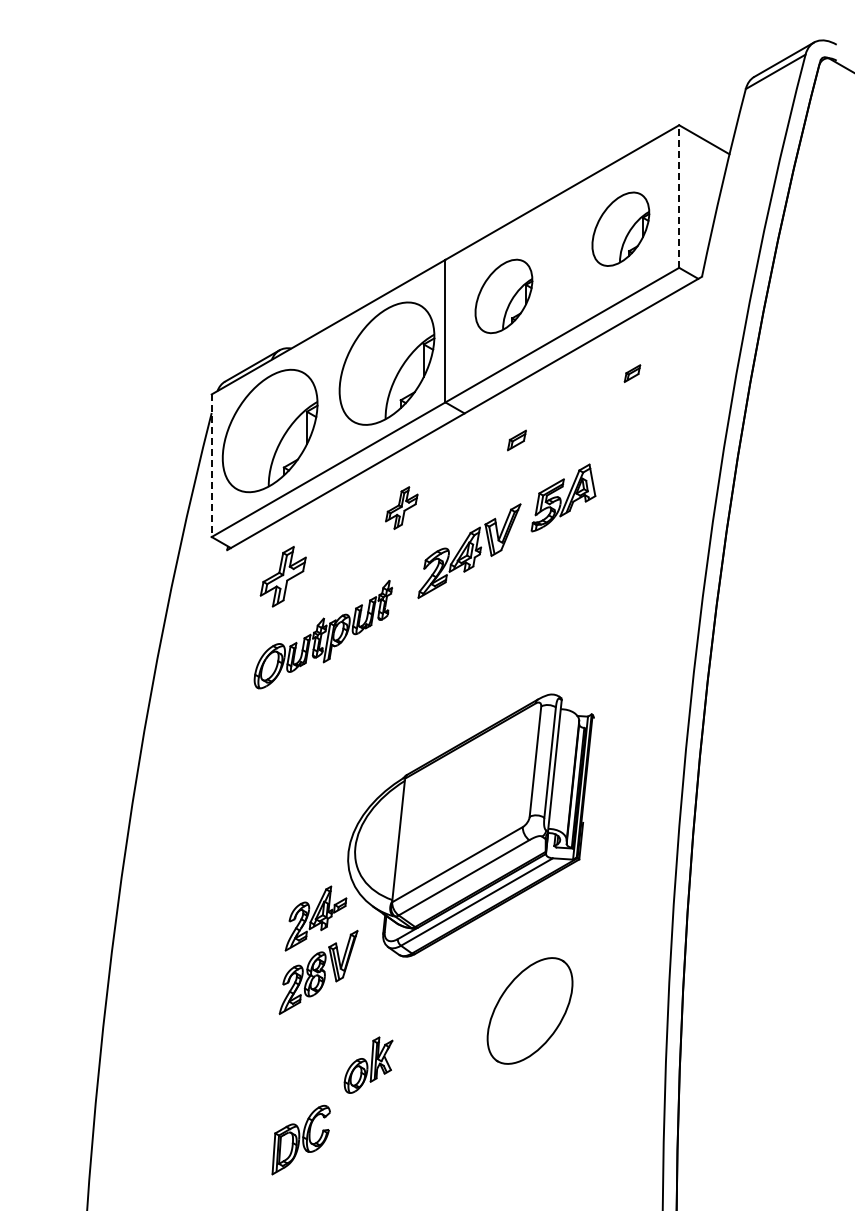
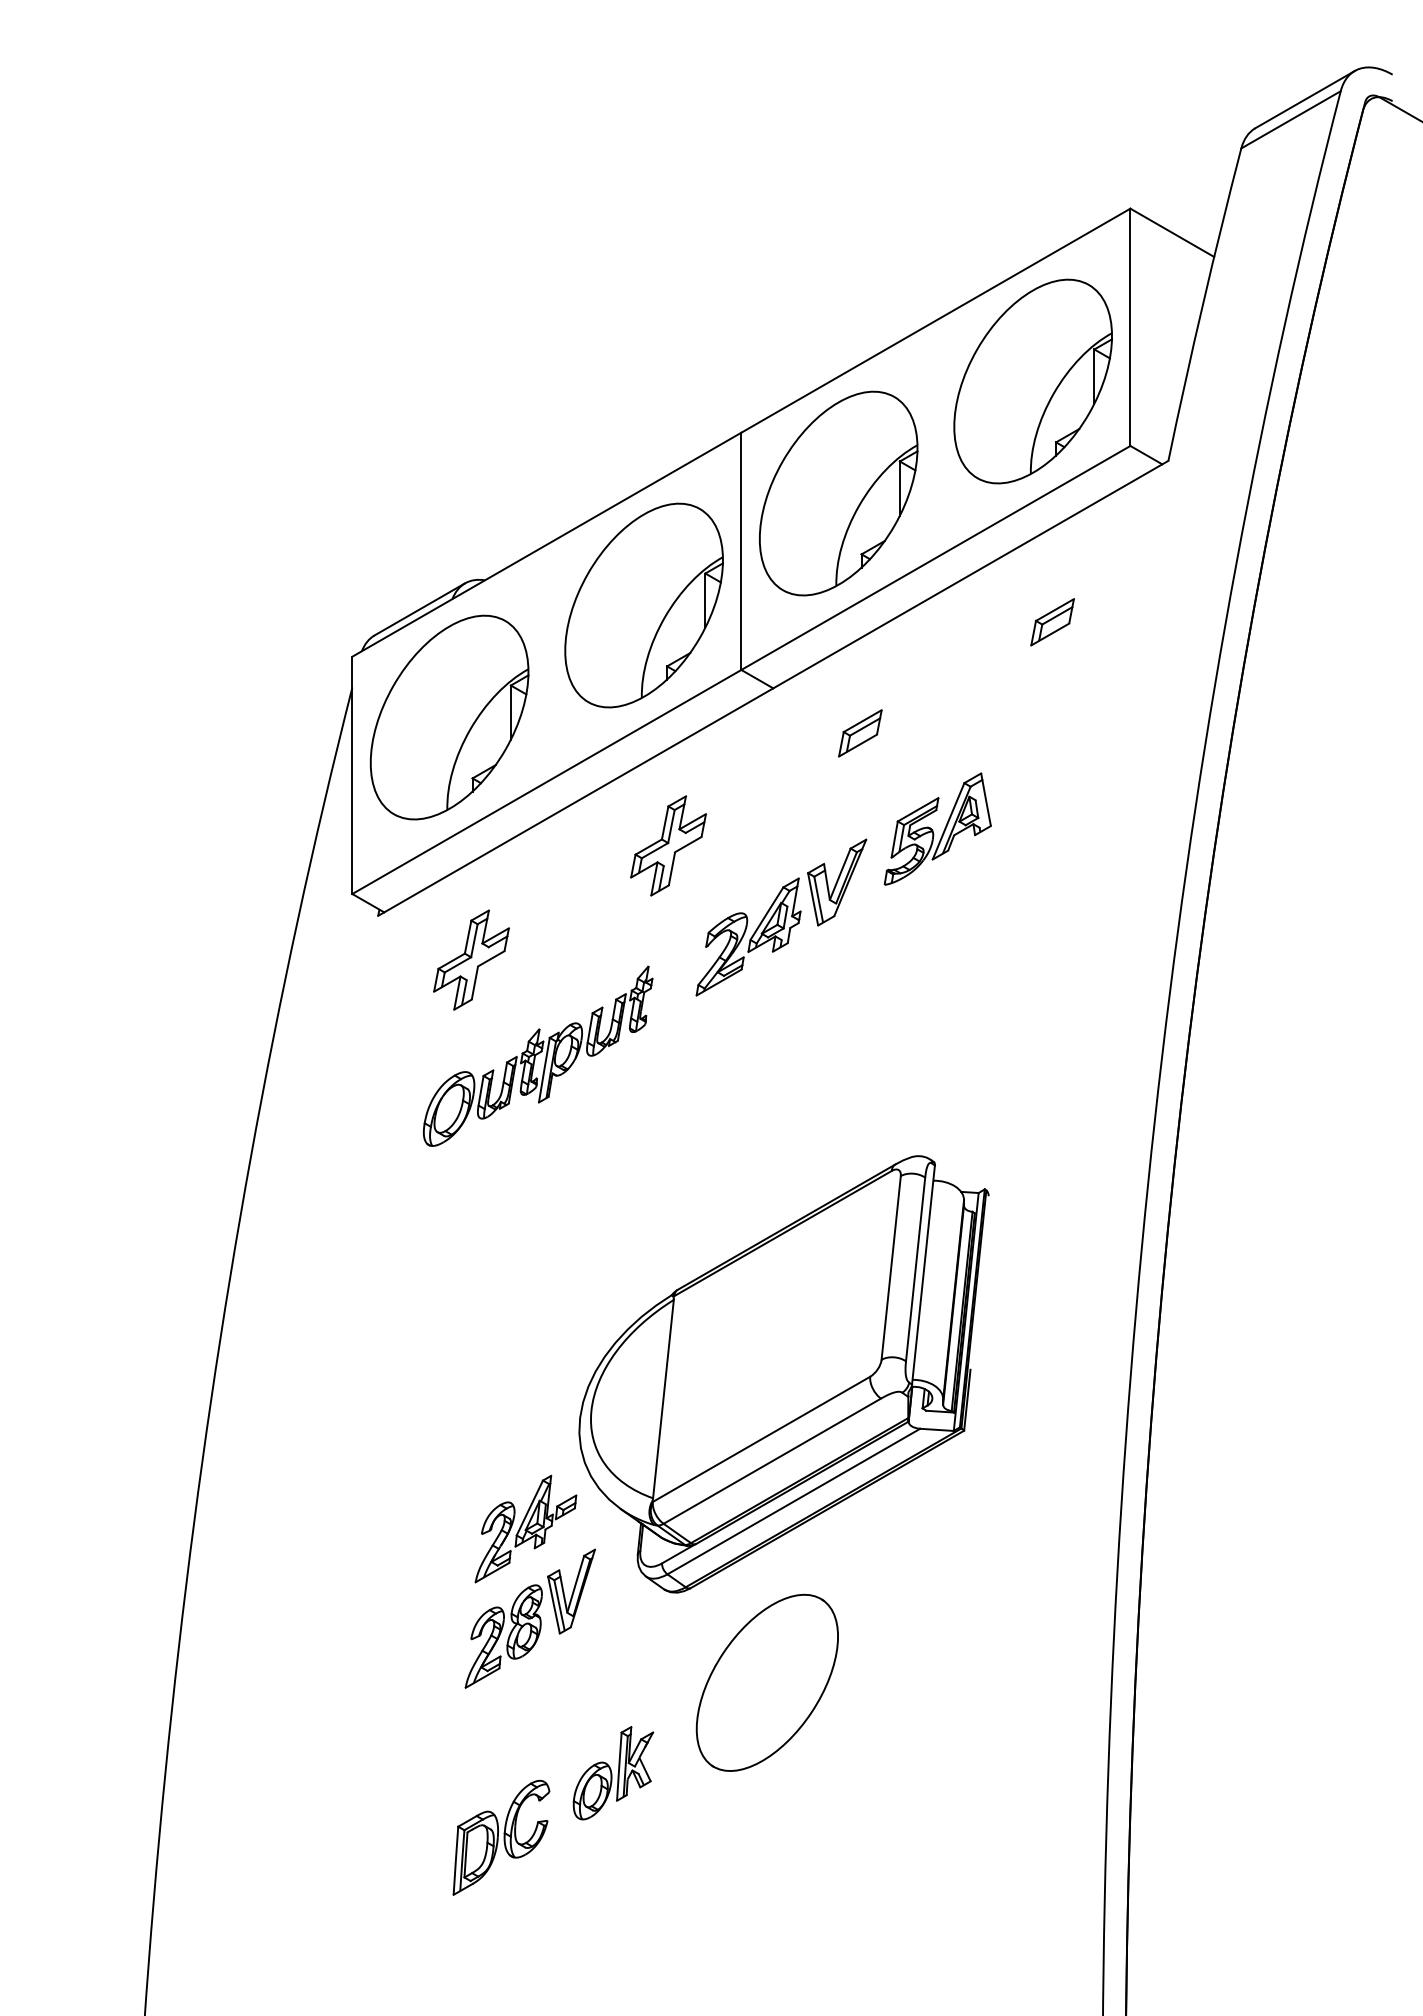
line: (679, 196) -> (1130, 327), dashed -> solid
part: (620, 229) -> (1032, 382), size x1.67
part: (503, 296) -> (837, 493), size x1.67
part: (632, 373) -> (1052, 621), size x1.67
part: (516, 440) -> (859, 733), size x1.43
line: (211, 466) -> (351, 776), dashed -> solid
part: (401, 507) -> (668, 844), size x1.43
part: (529, 1010) -> (766, 1682), moved
part: (300, 1139) -> (500, 1836), moved

